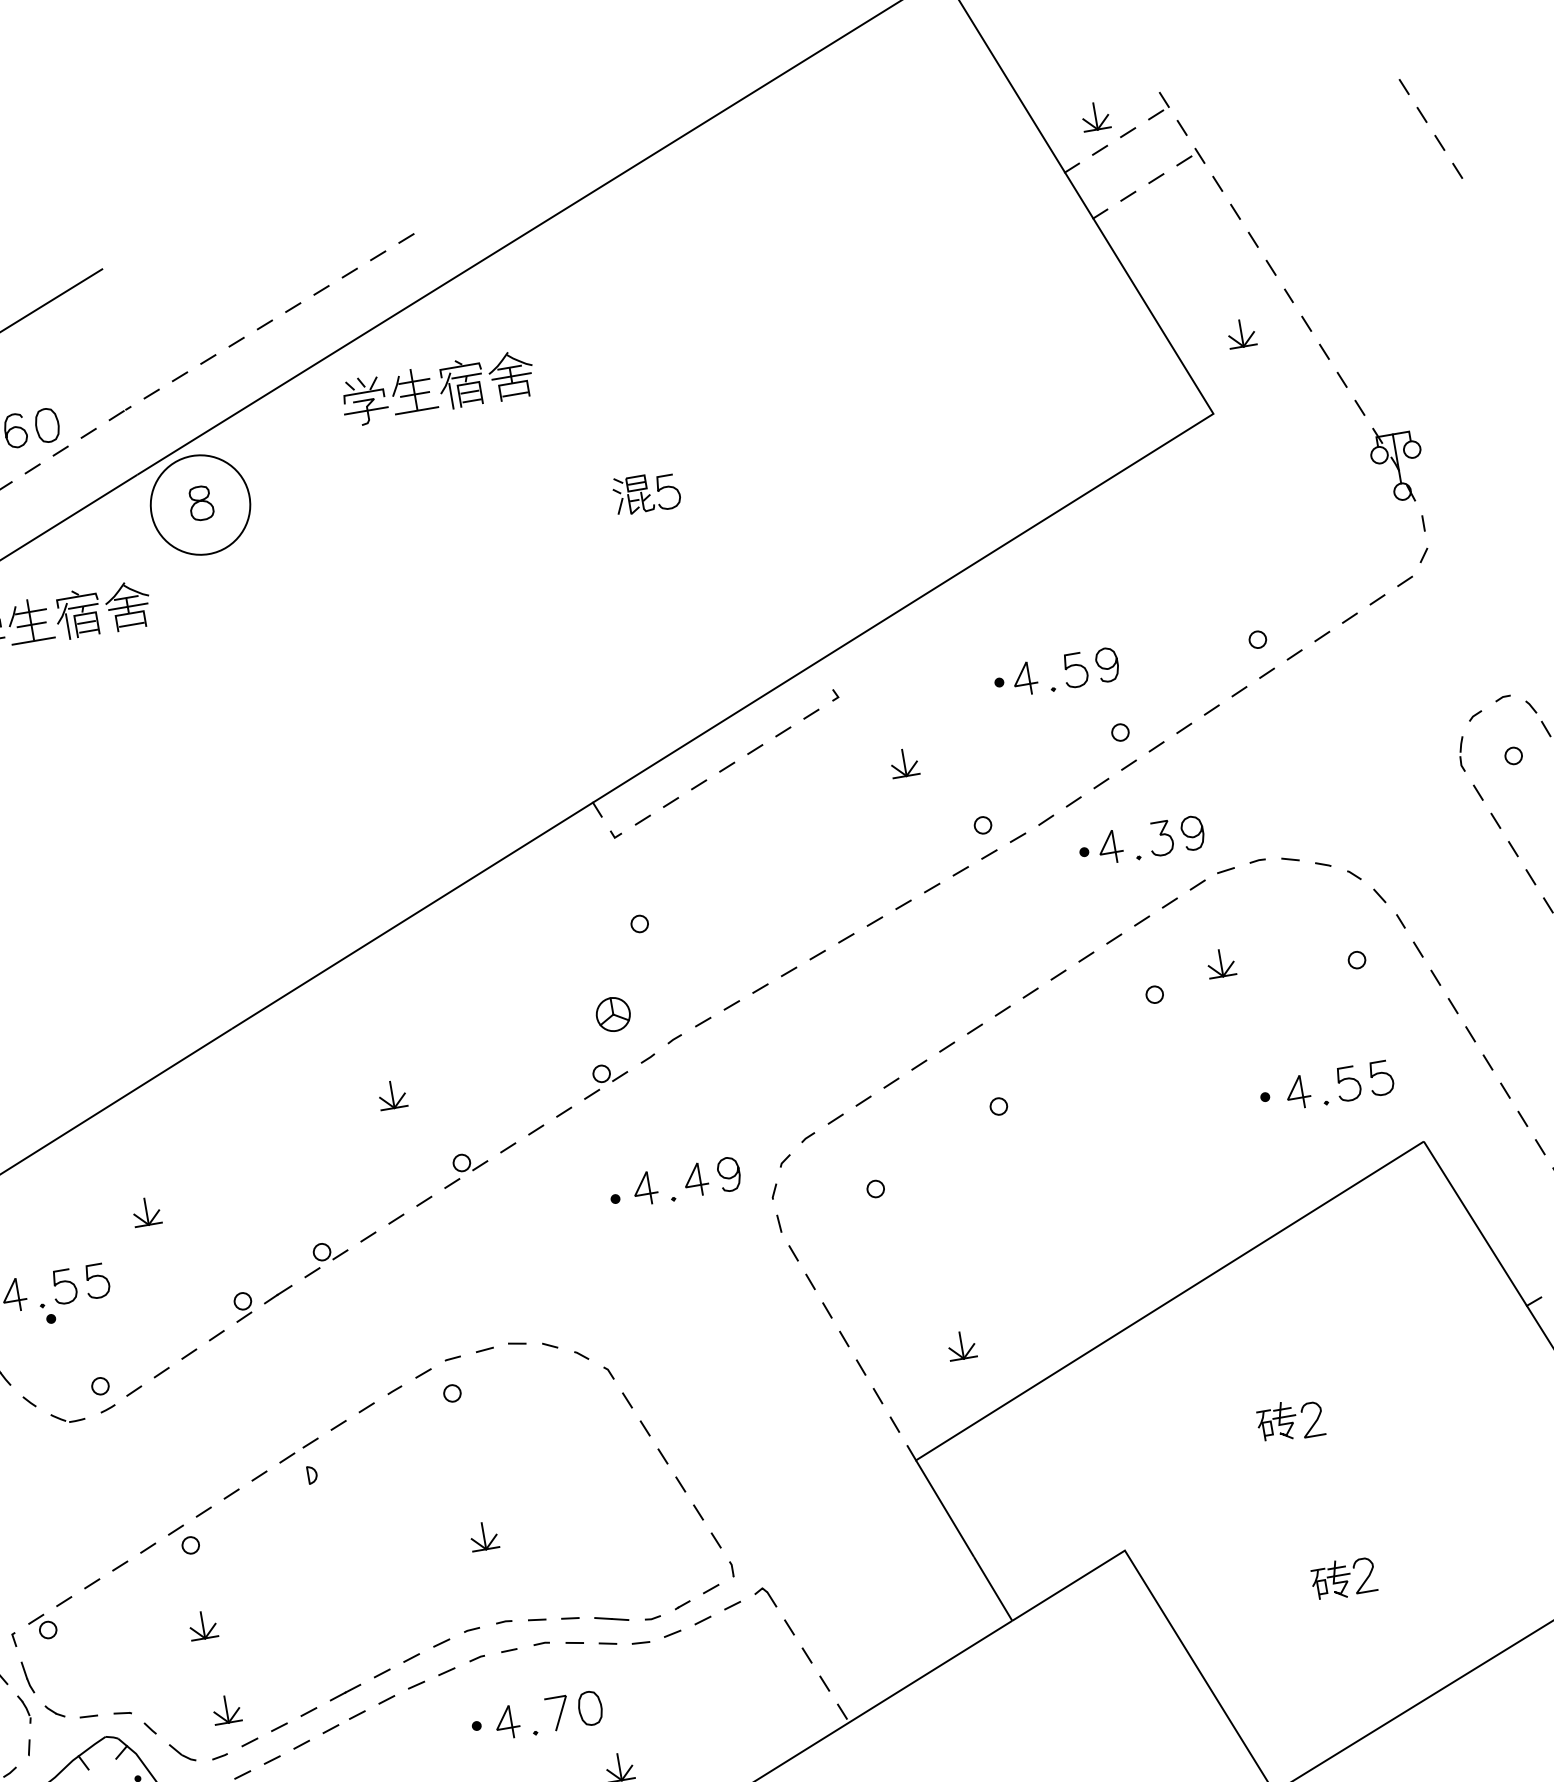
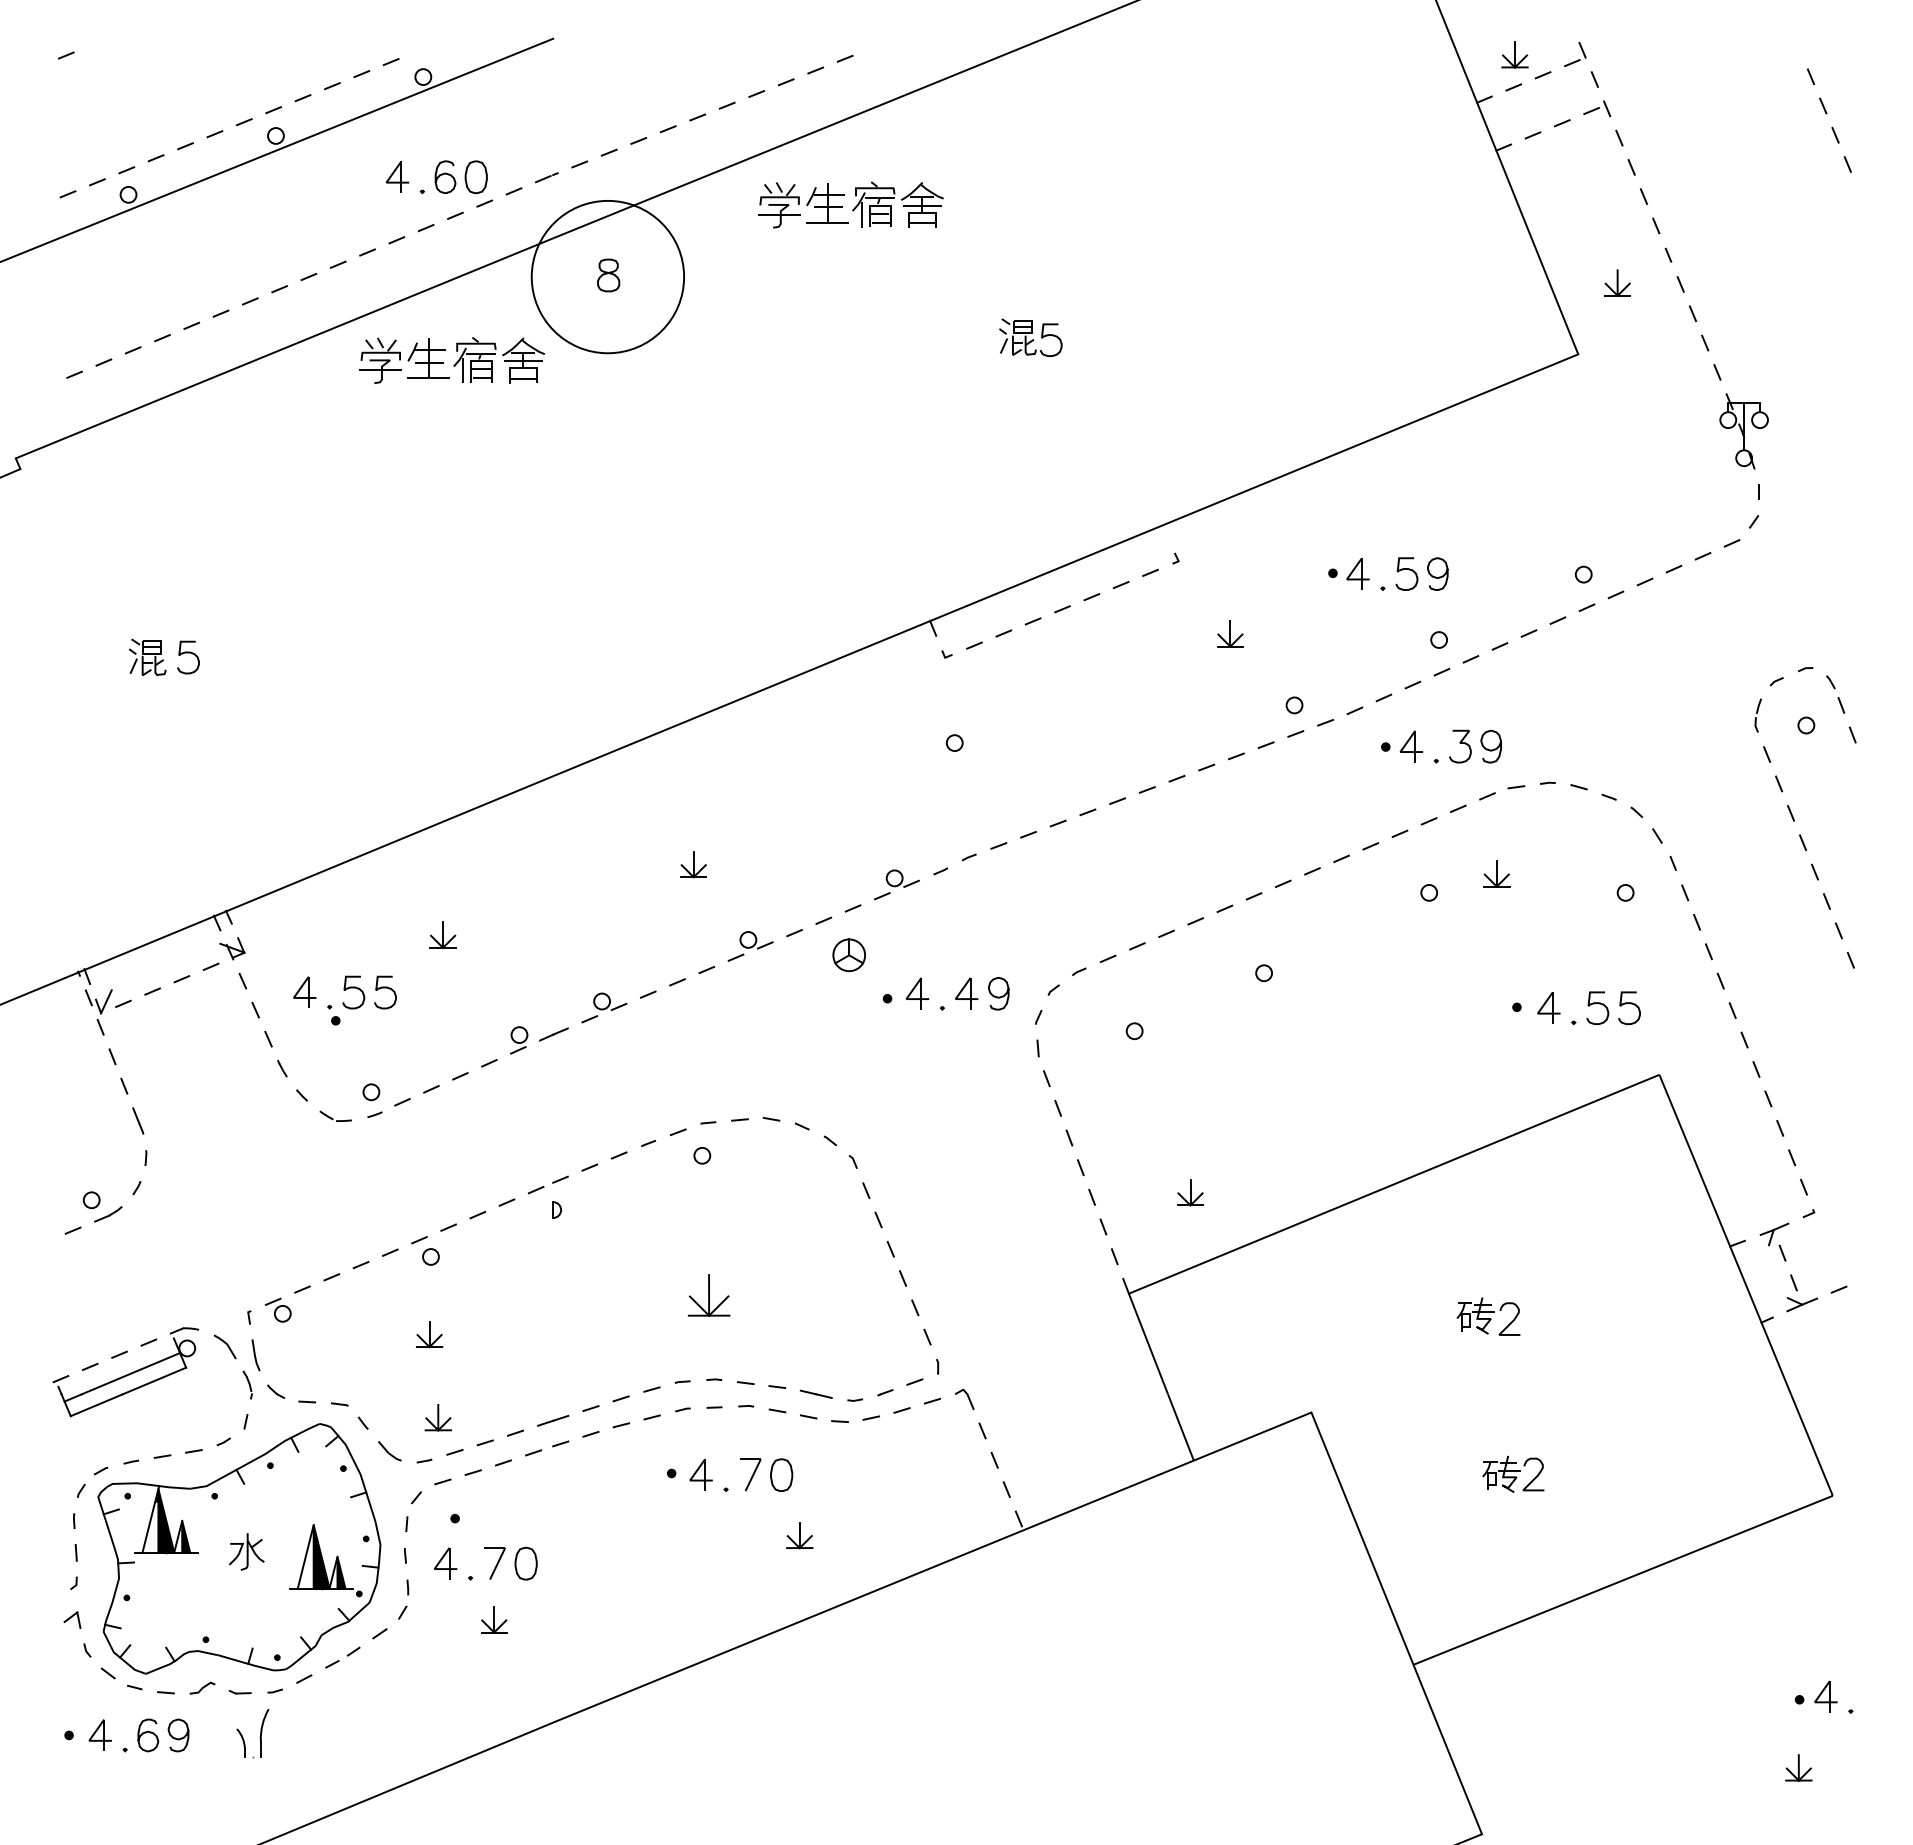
circle: (199, 504) -> (607, 276), size x1.6
part: (612, 1014) -> (848, 955), moved
part: (483, 1536) -> (708, 1295), size x1.6

